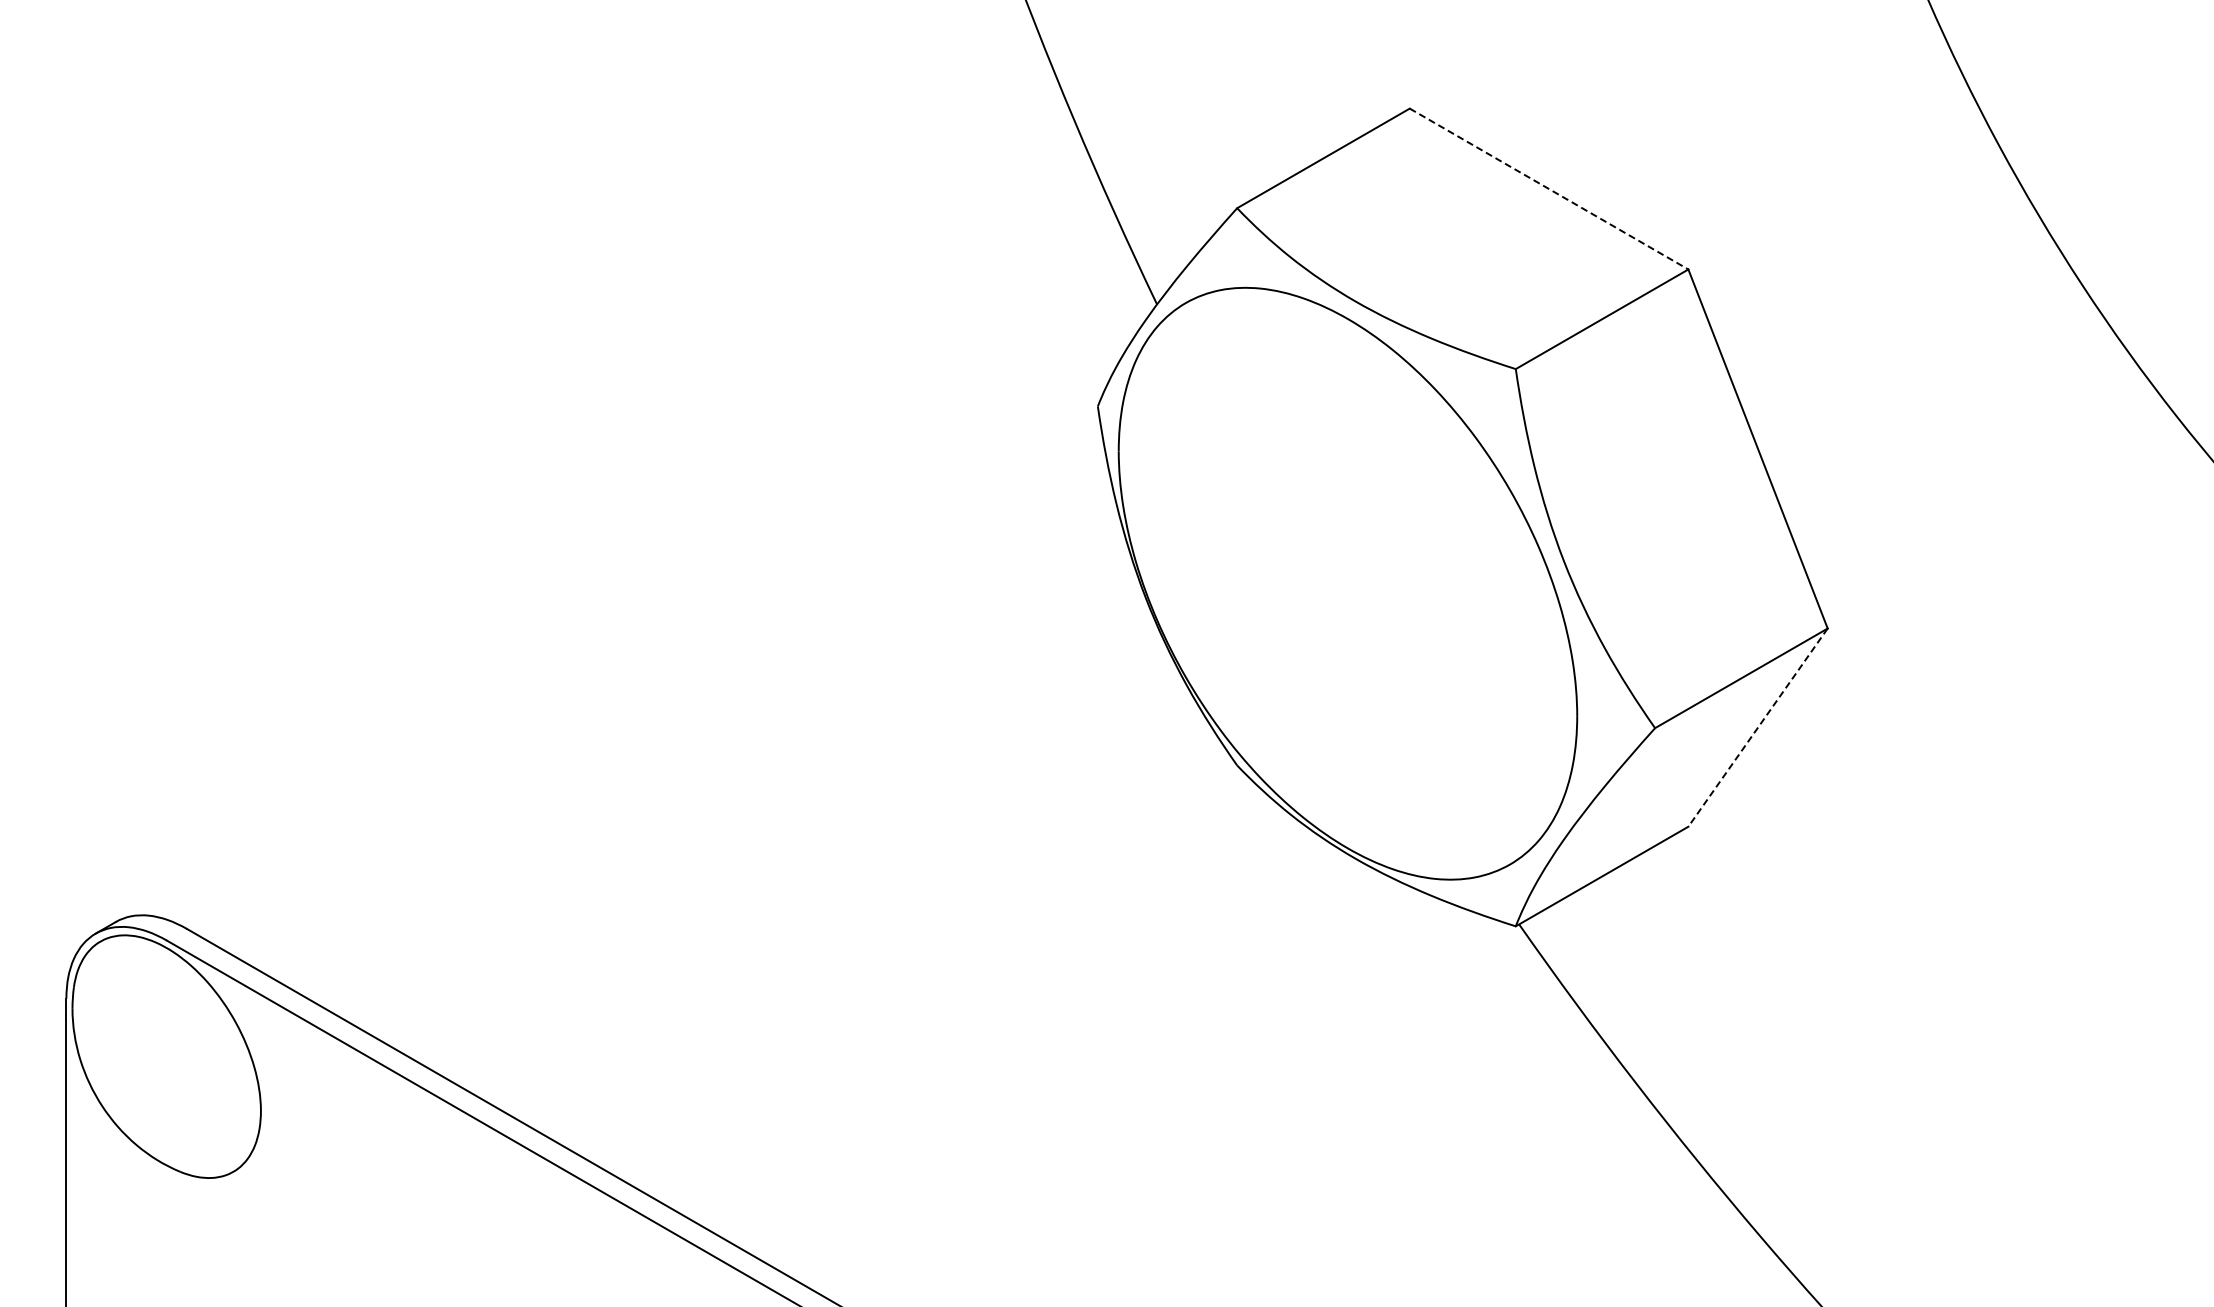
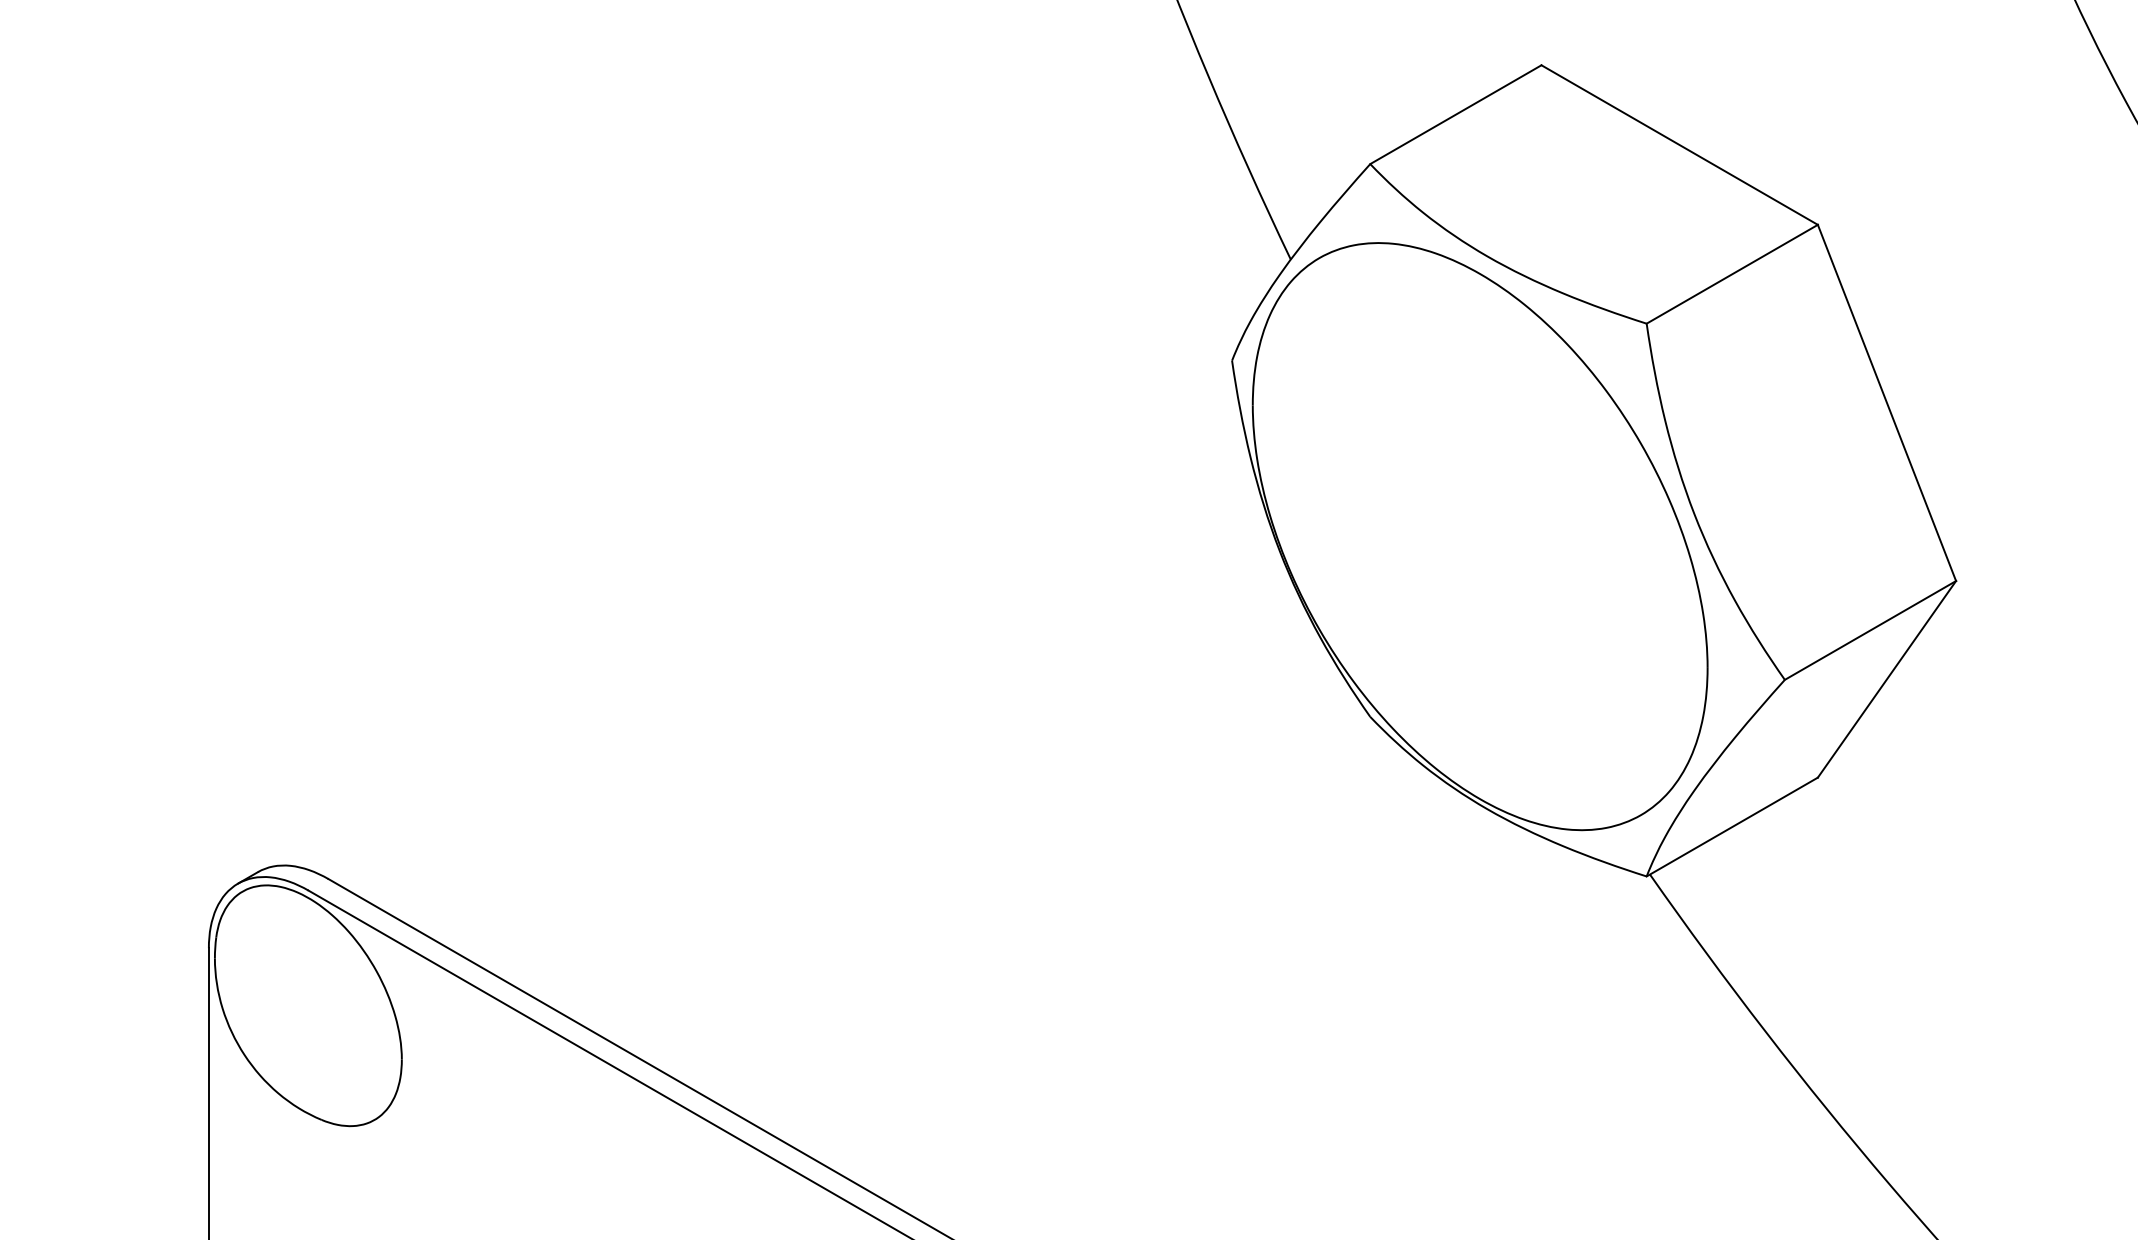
line: (1549, 189) -> (1680, 145), dashed -> solid
line: (1757, 728) -> (1886, 680), dashed -> solid

